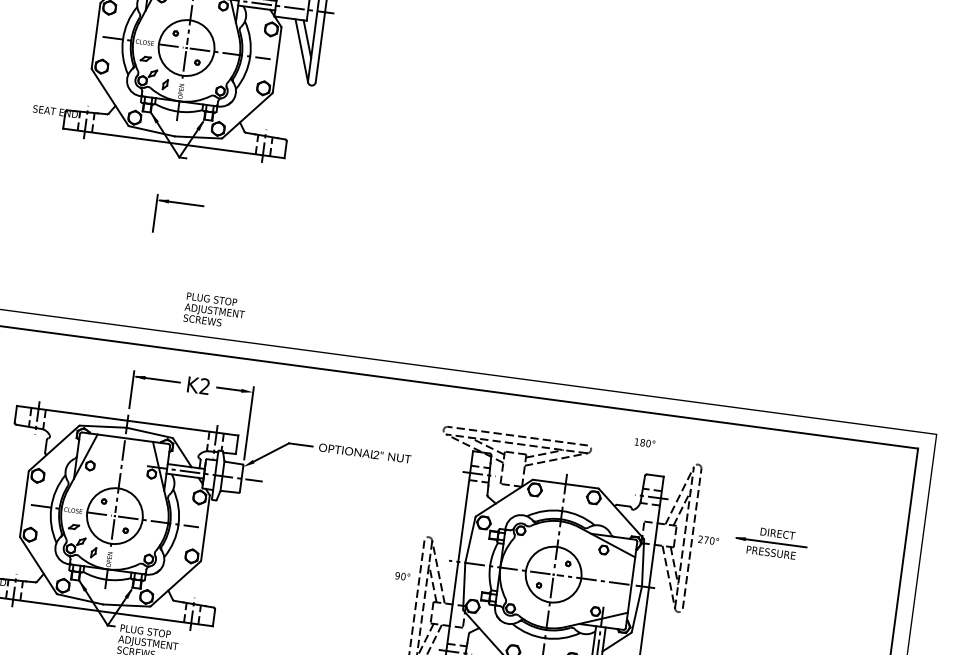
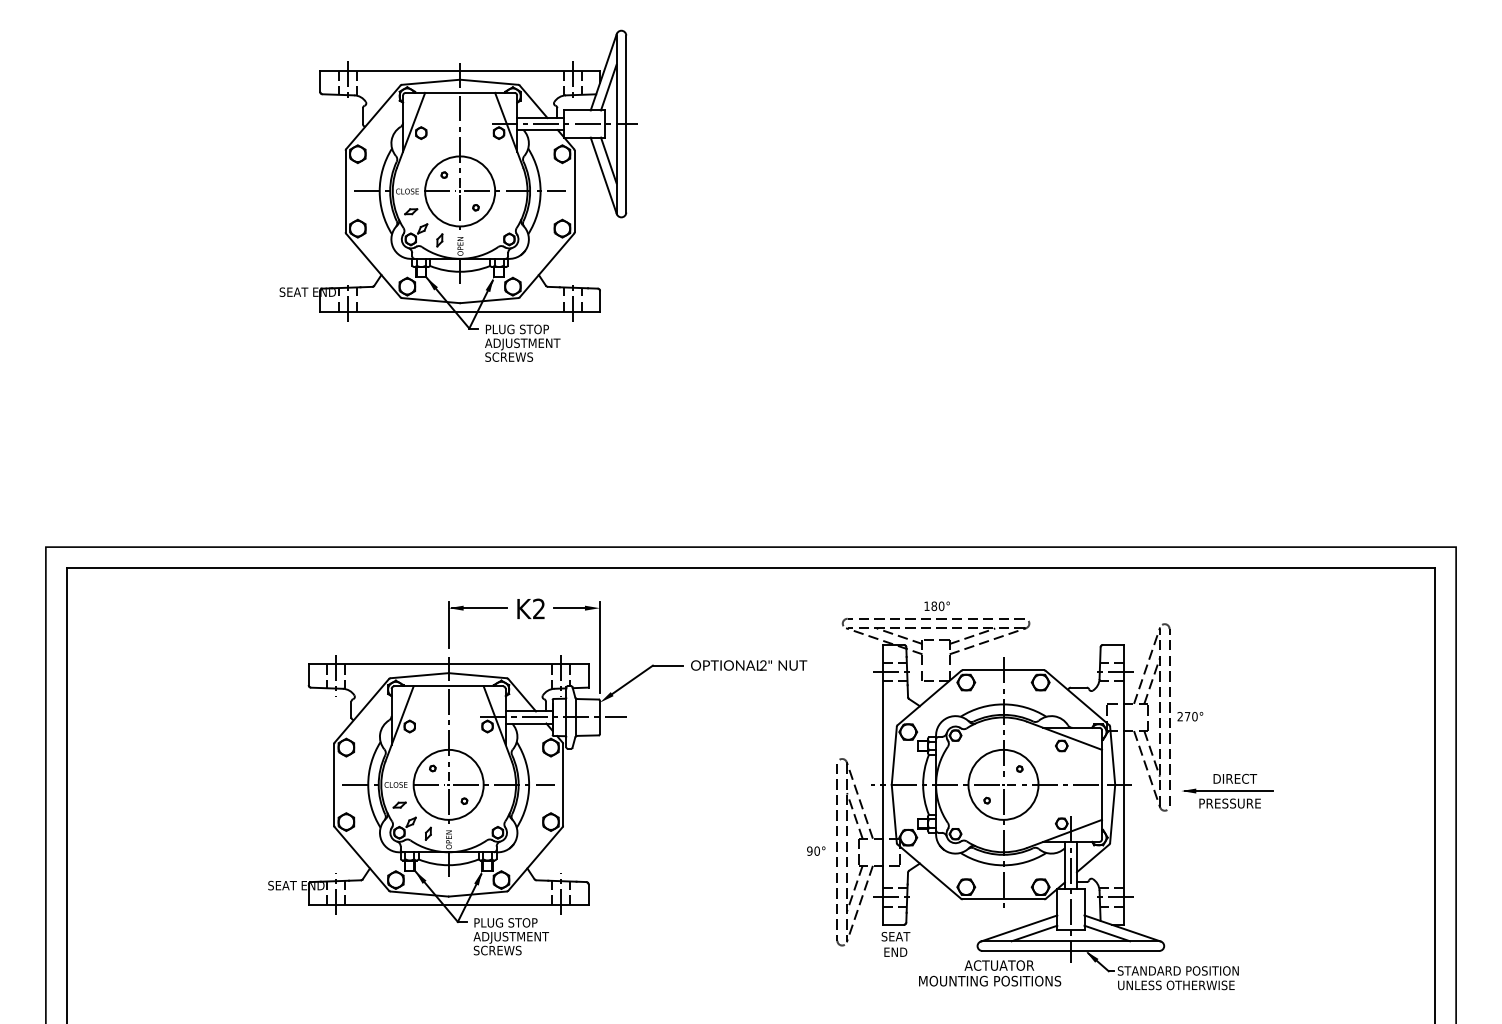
part: (179, 203) -> (477, 385), removed
text: (214, 310) -> (522, 342), moved
text: (644, 442) -> (936, 605), moved
part: (770, 542) -> (1227, 790), moved
text: (402, 575) -> (816, 850), moved

